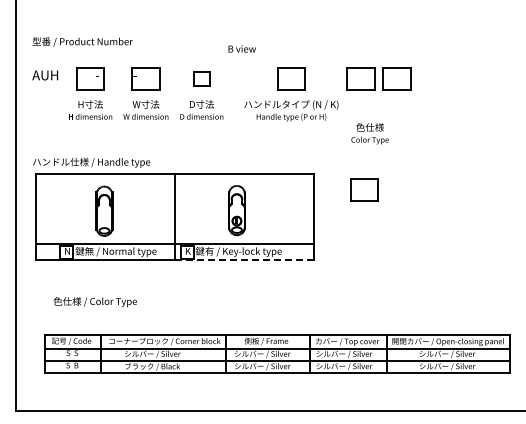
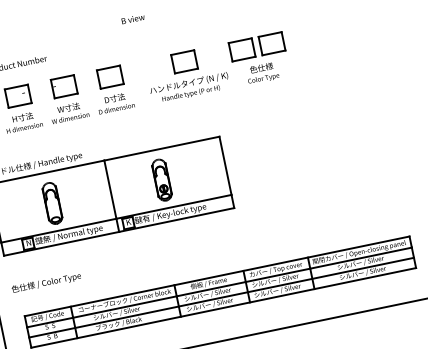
text: (241, 48) -> (132, 18), moved
part: (201, 78) -> (110, 76), size x1.67
text: (369, 133) -> (262, 73), moved
part: (364, 189) -> (263, 140), removed
line: (244, 260) -> (176, 220), dashed -> solid
text: (95, 302) -> (46, 283), moved

